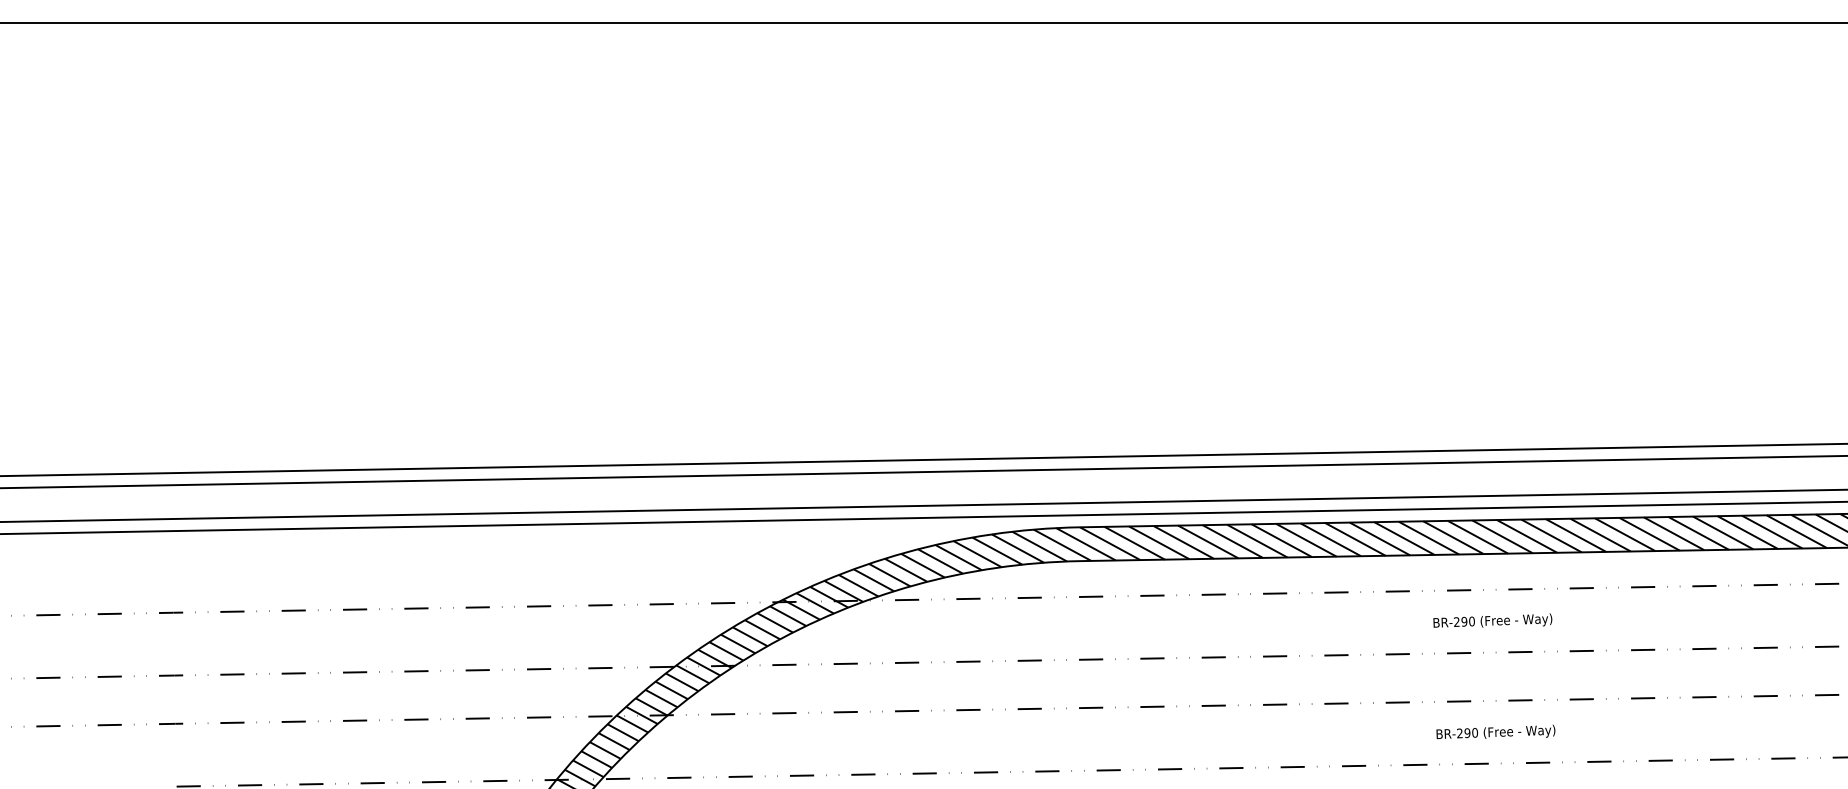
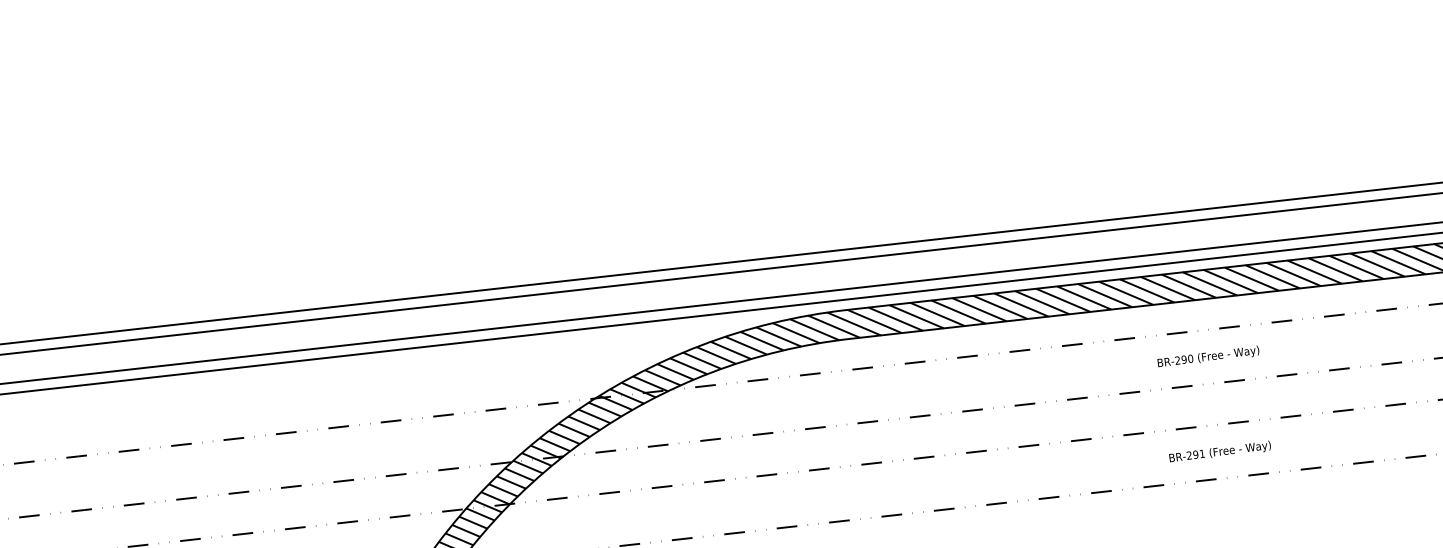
text: (1475, 732) -> (1202, 453), BR-290 -> BR-291

